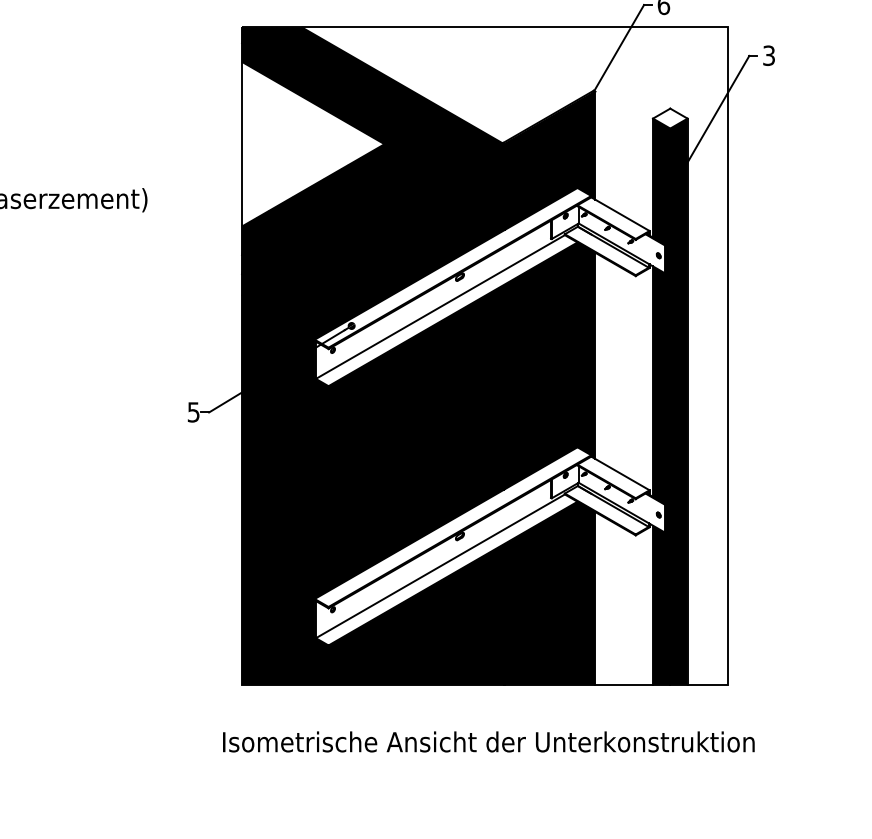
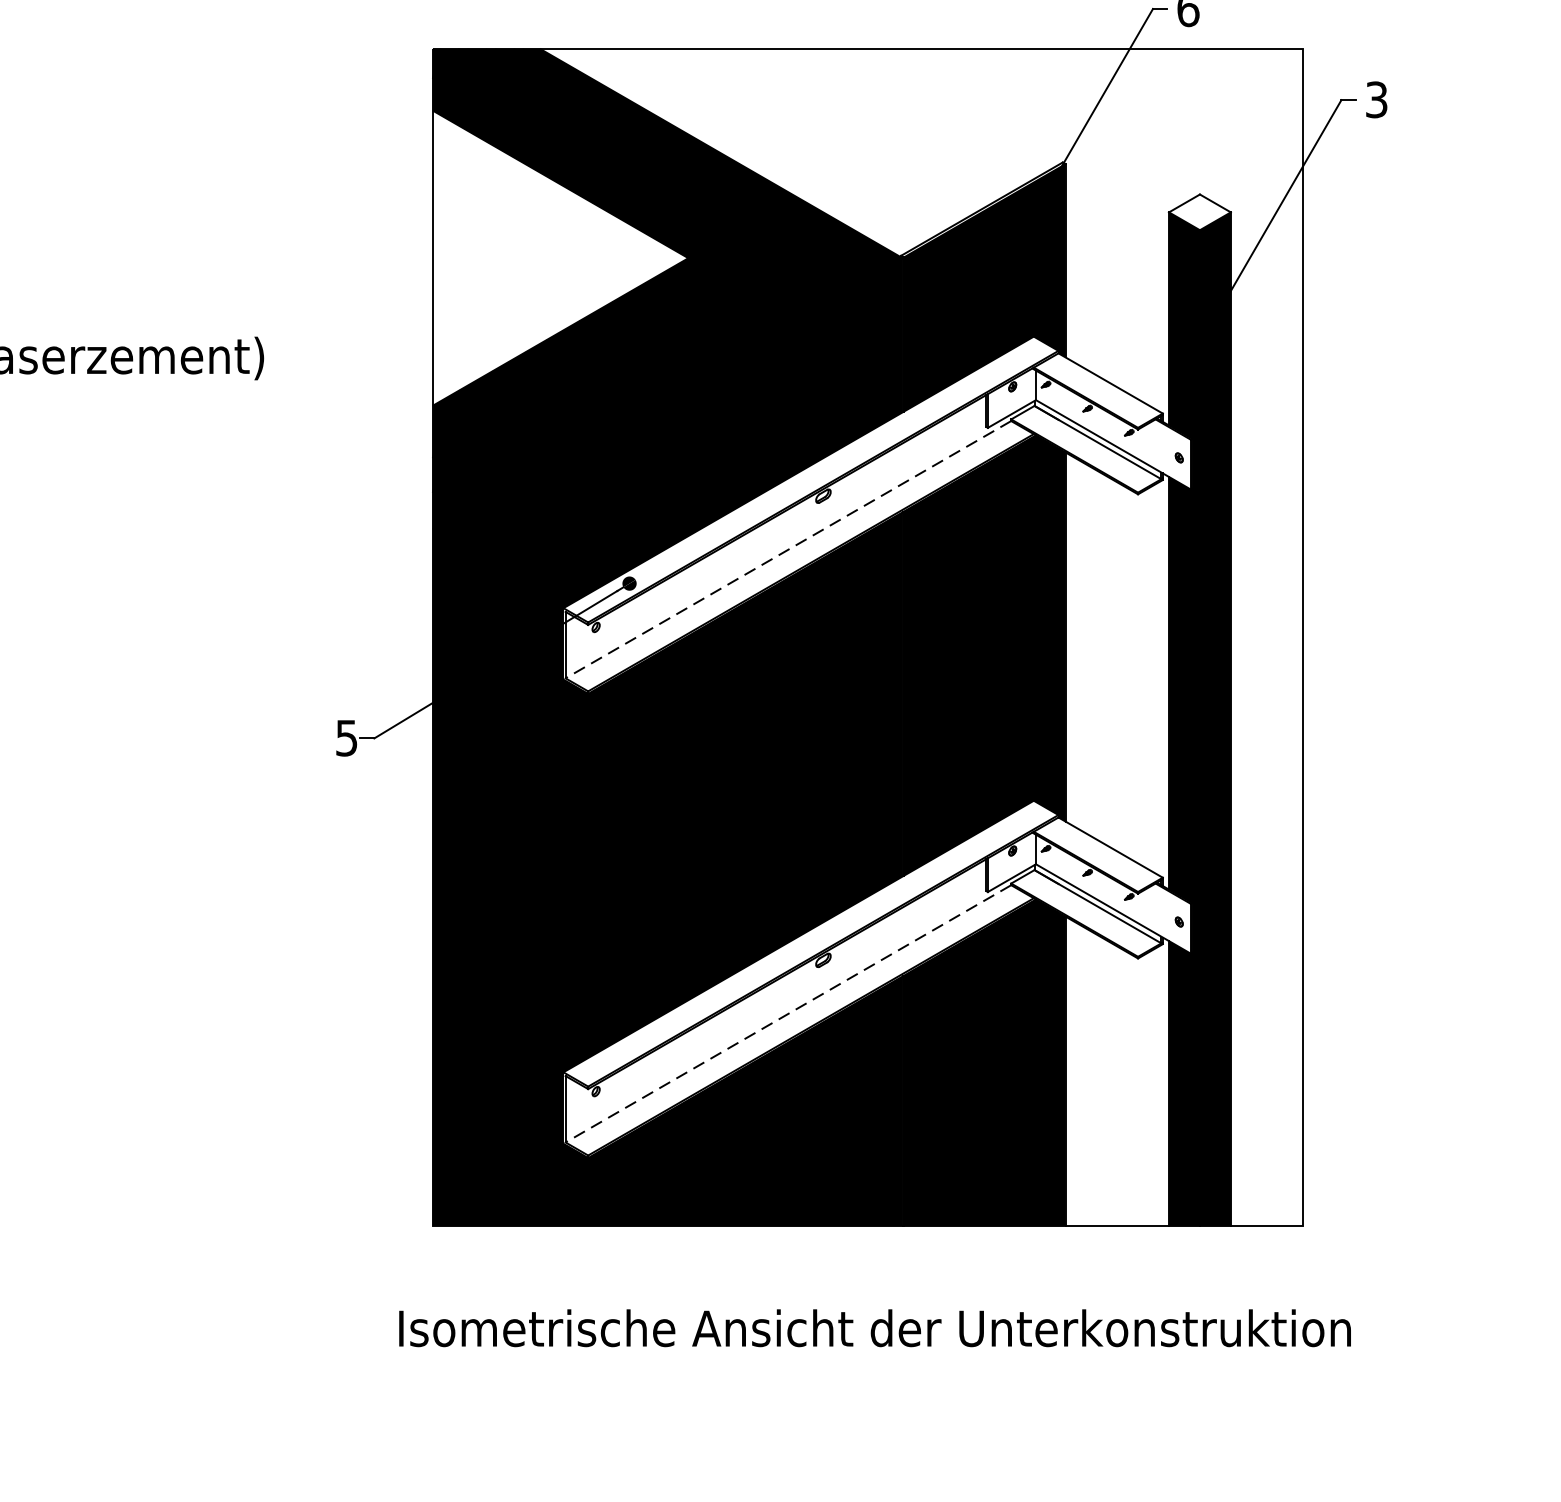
line: (440, 307) -> (788, 550), solid -> dashed
line: (440, 566) -> (788, 1014), solid -> dashed

